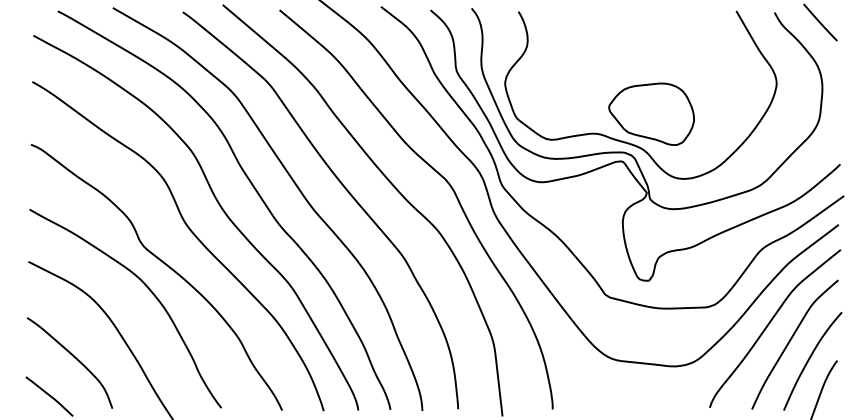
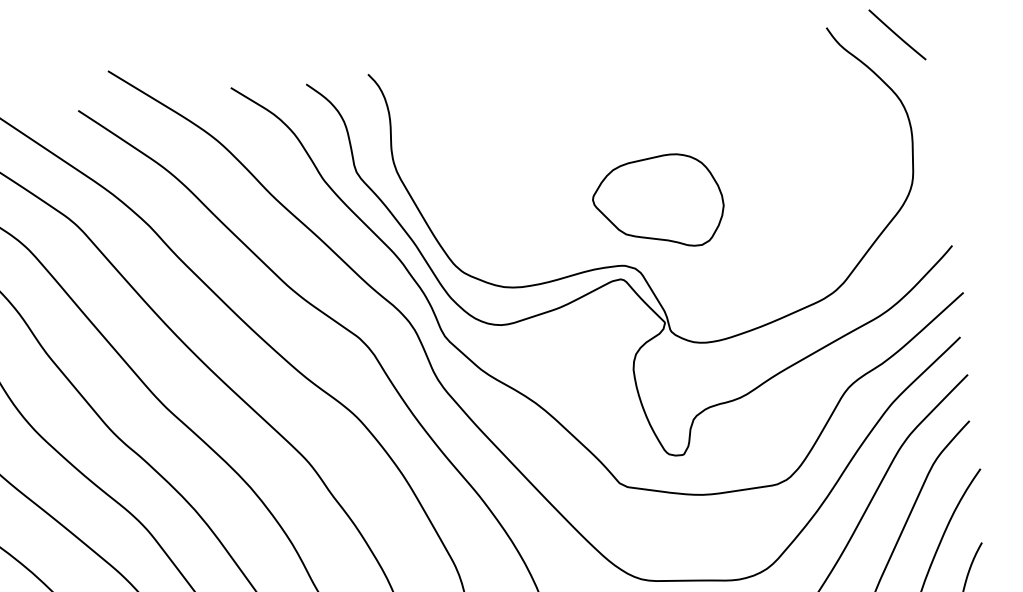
curve: (626, 141) -> (625, 248), removed

